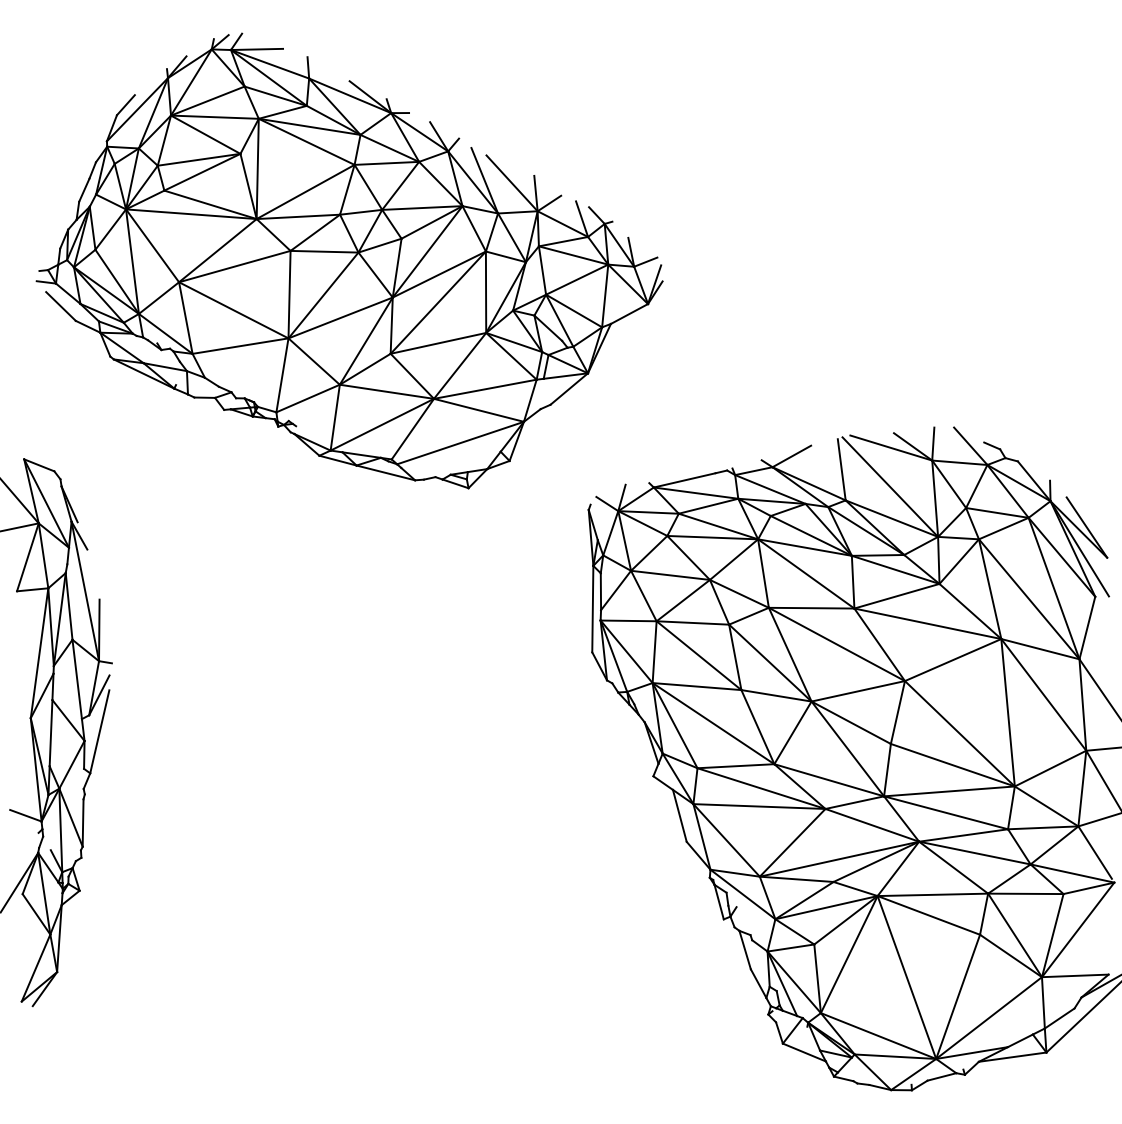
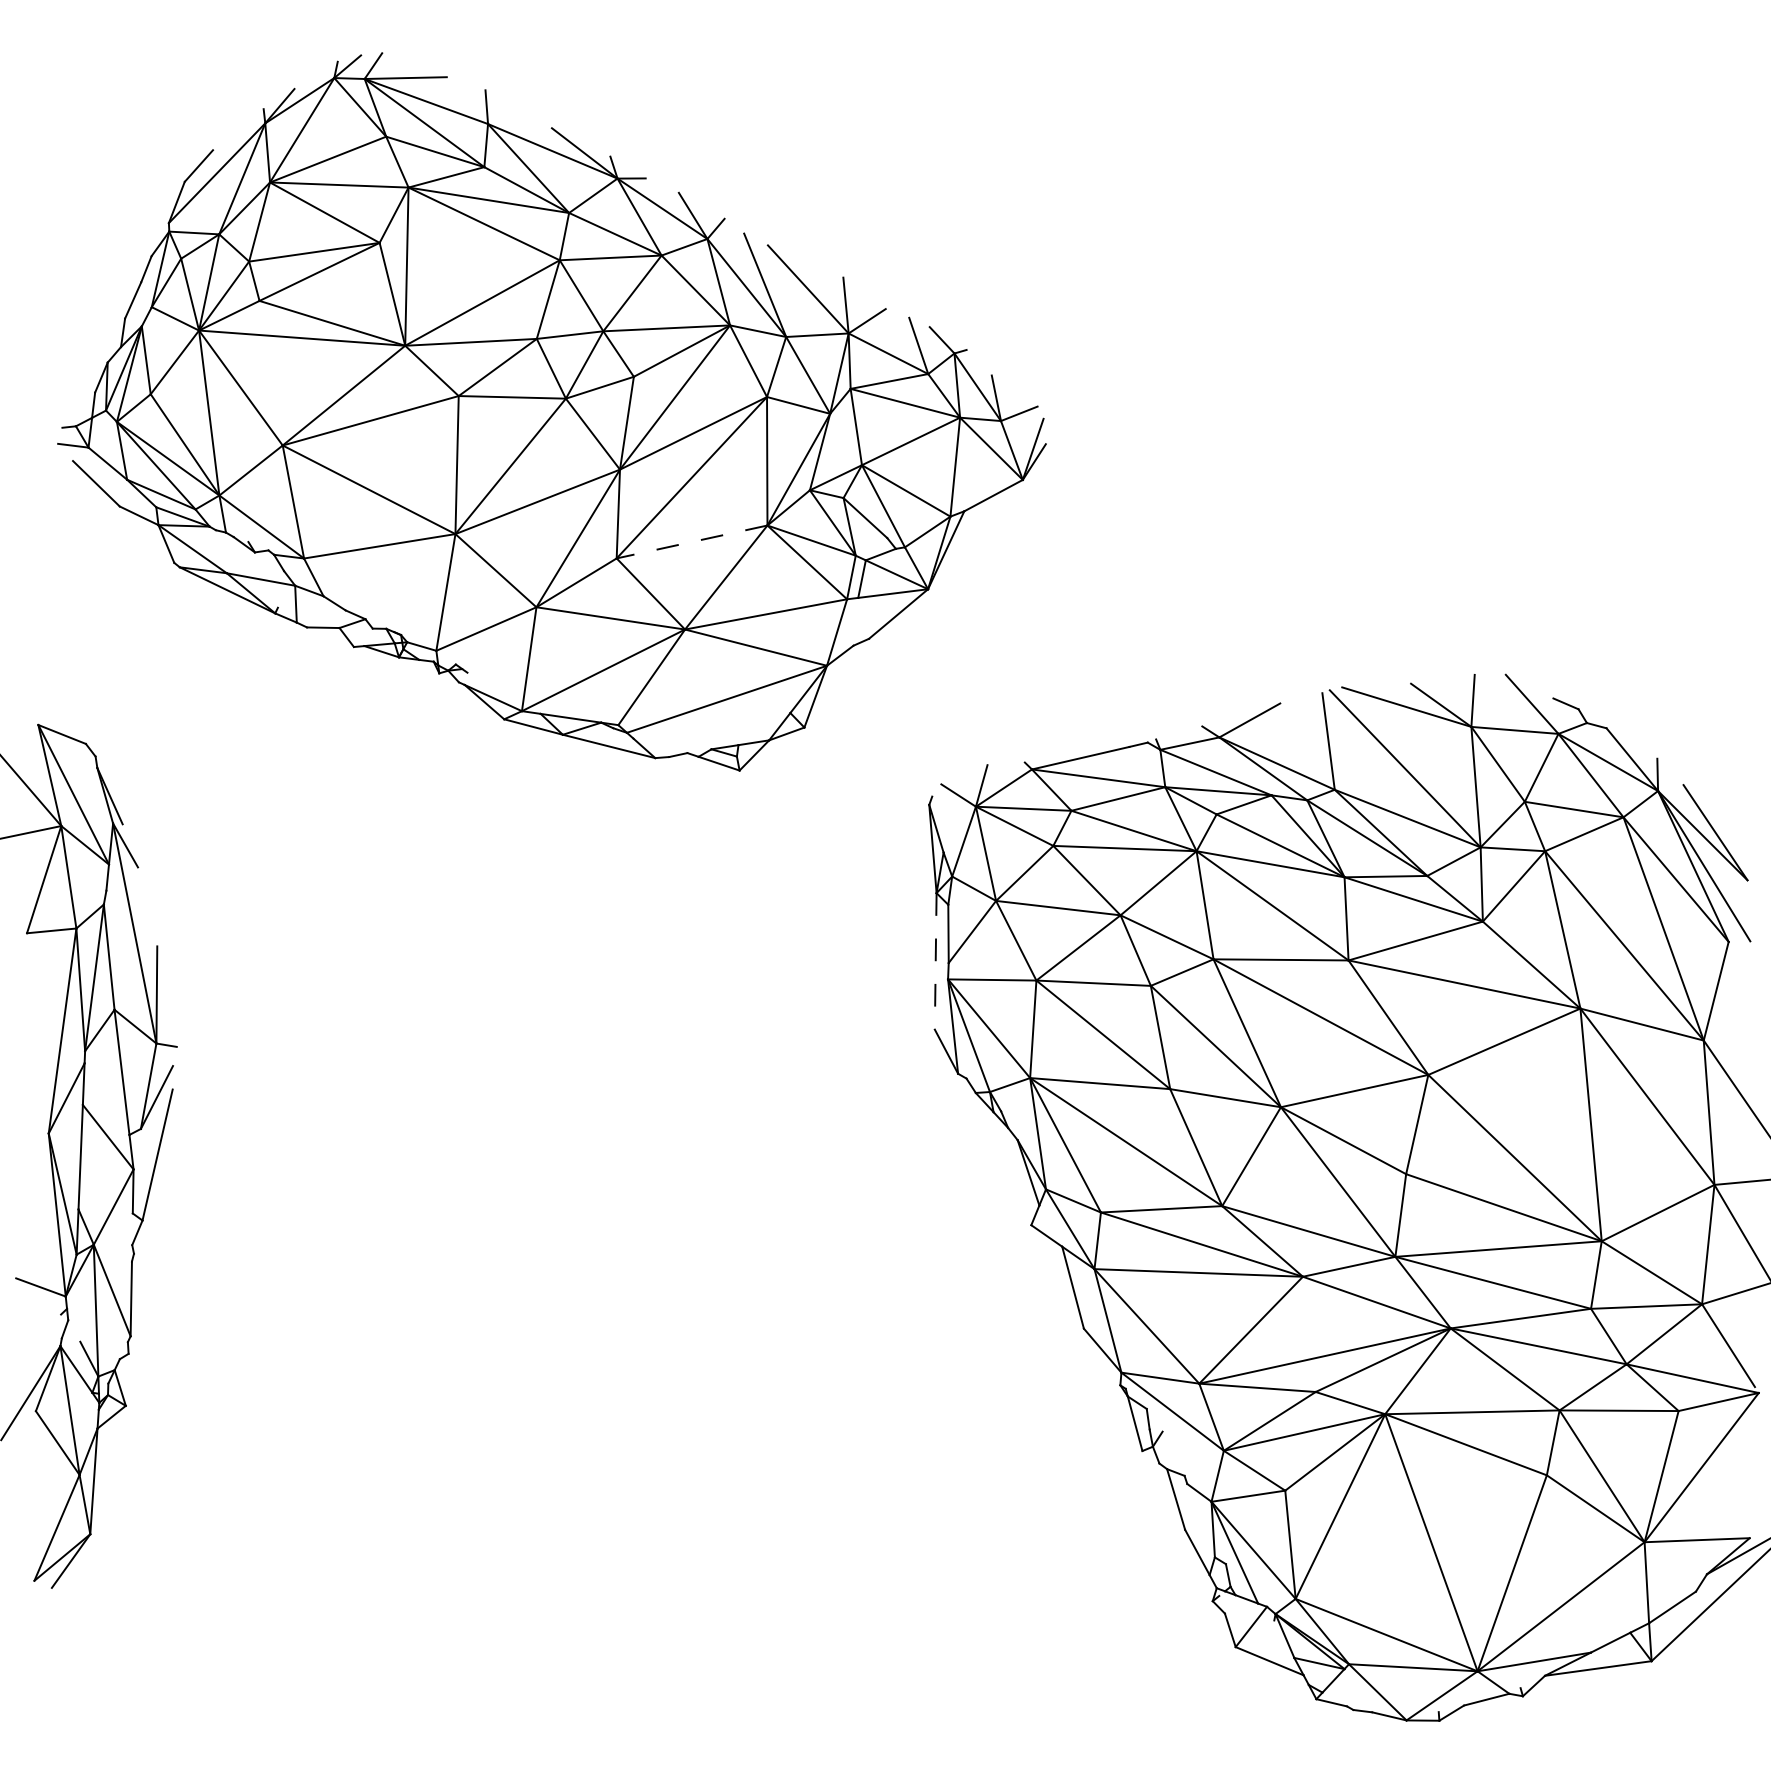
line: (438, 343) -> (692, 542), solid -> dashed
line: (592, 609) -> (935, 961), solid -> dashed

